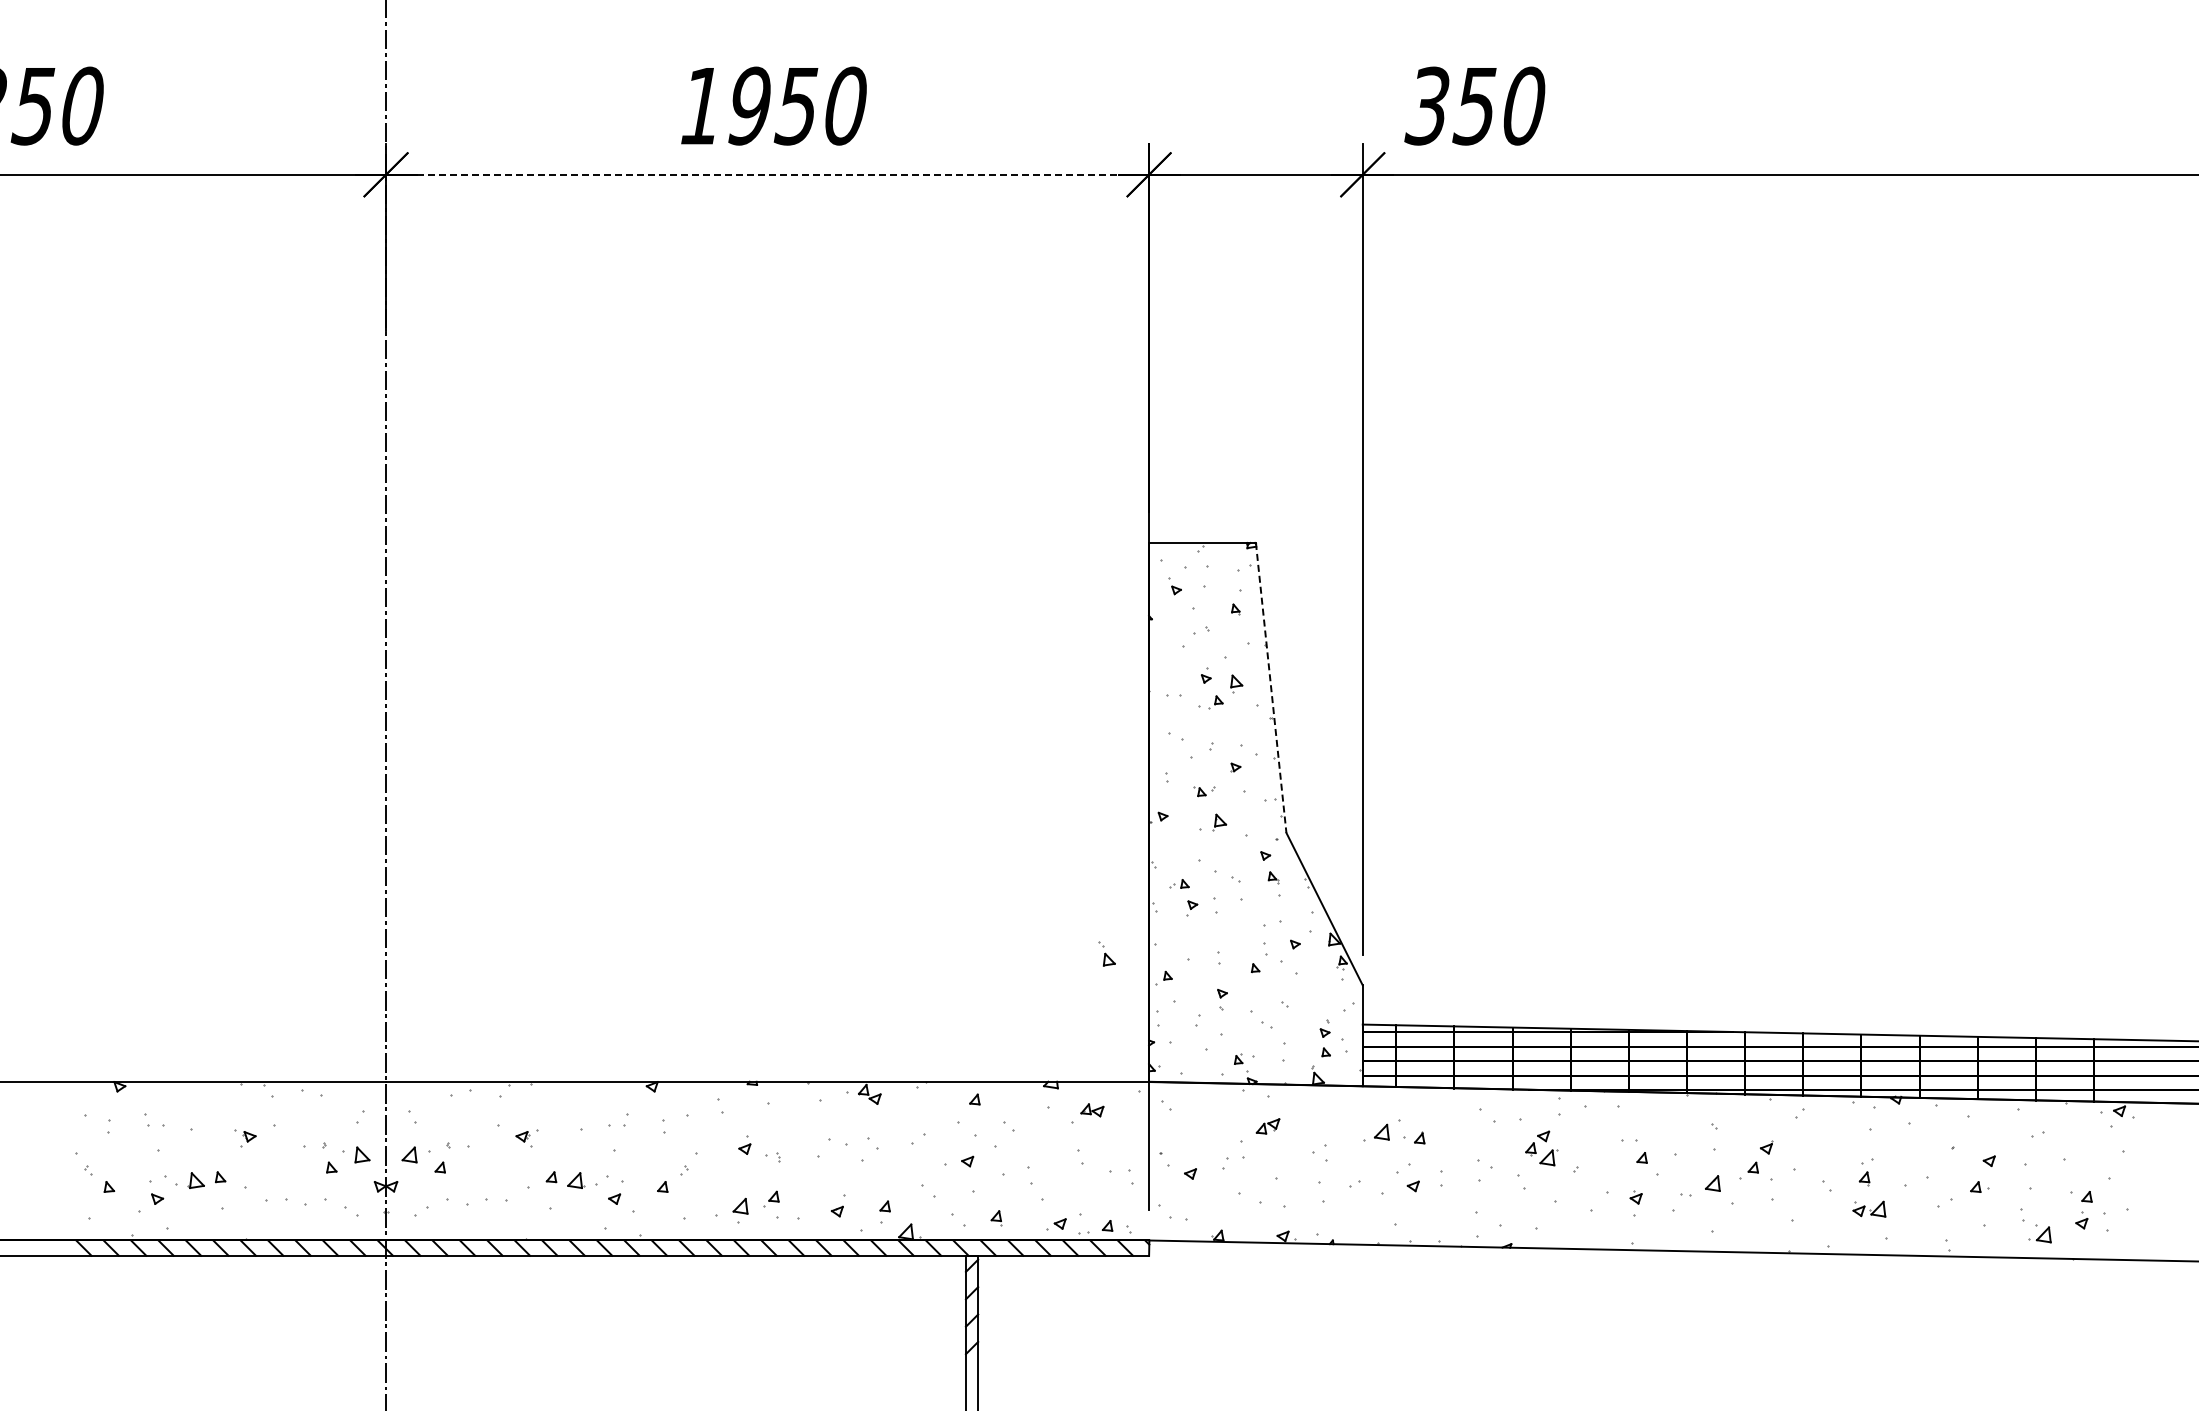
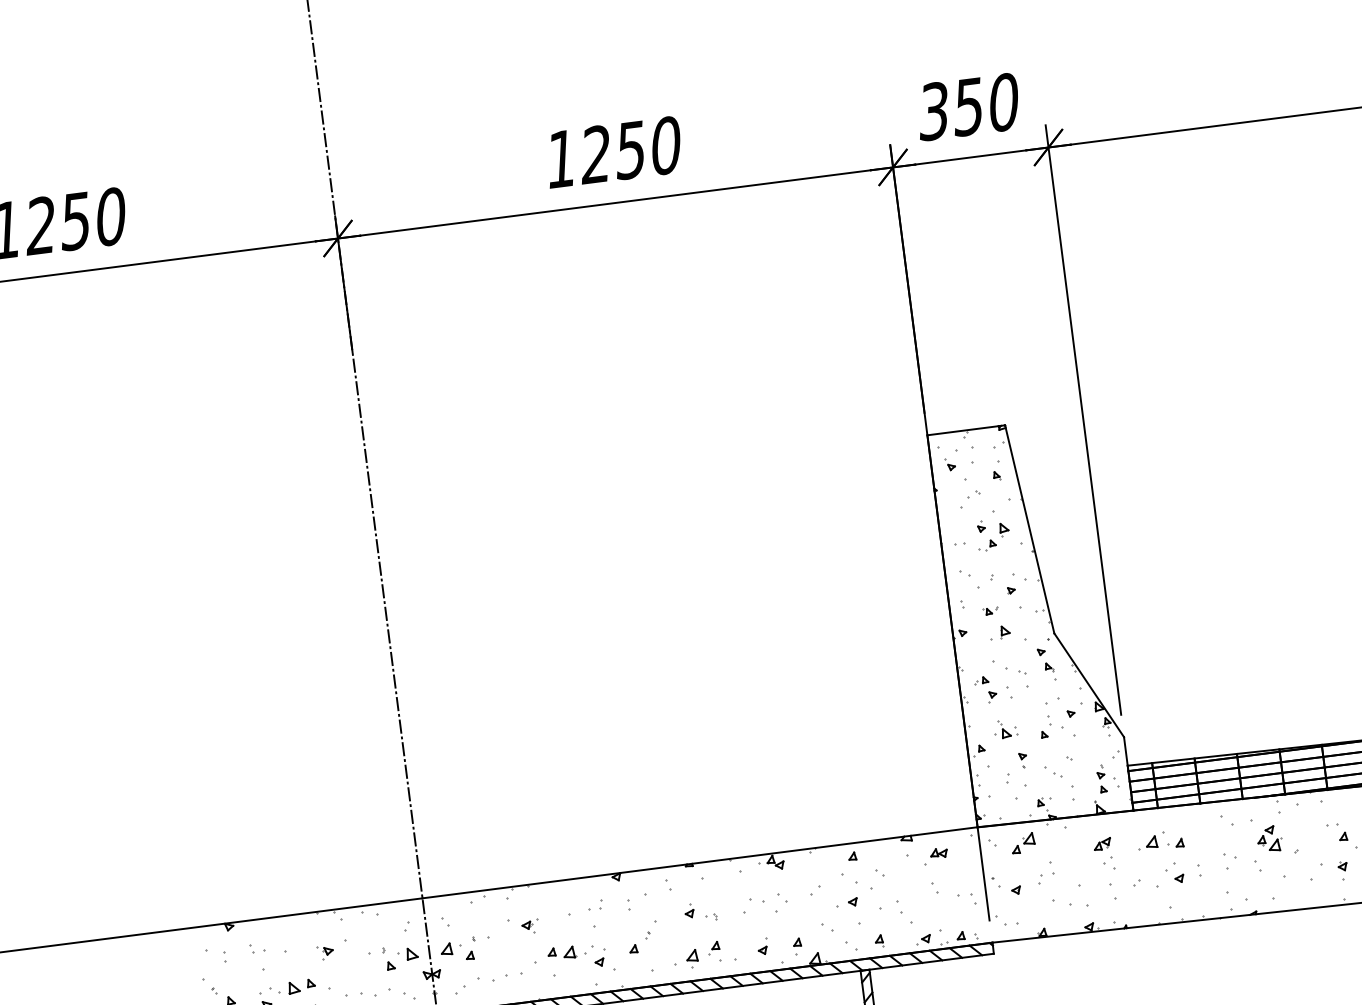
text: (747, 105) -> (594, 154), 1950 -> 1250
text: (1474, 105) -> (967, 106), moved
line: (768, 174) -> (616, 202), dashed -> solid
line: (1271, 687) -> (1029, 528), dashed -> solid
part: (1106, 953) -> (1003, 729), moved
part: (1207, 1111) -> (1022, 843), added
part: (1267, 1126) -> (1102, 844), moved

